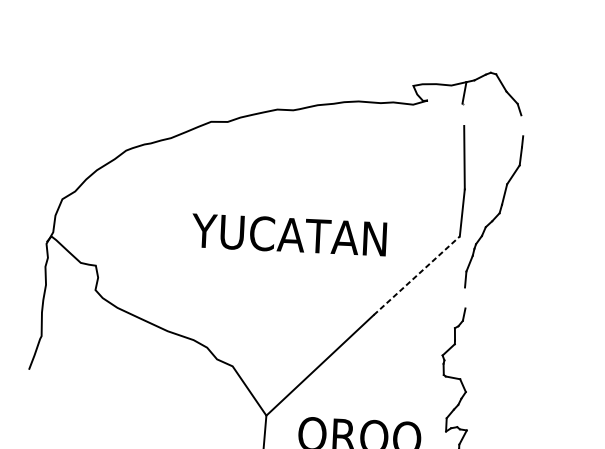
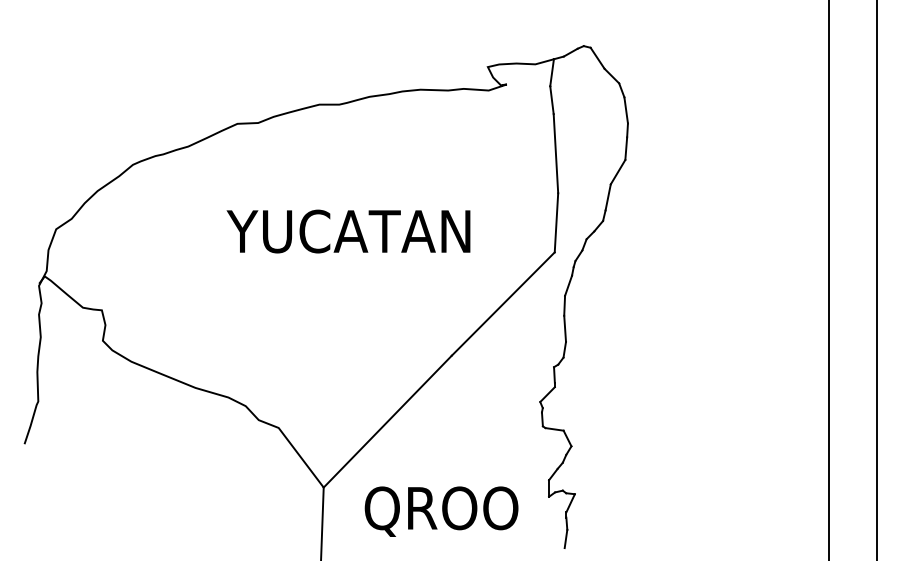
line: (462, 115) -> (551, 100), added
line: (521, 125) -> (625, 110), added
text: (289, 234) -> (348, 231), moved
line: (416, 276) -> (503, 304), dashed -> solid
line: (465, 297) -> (565, 328), added

